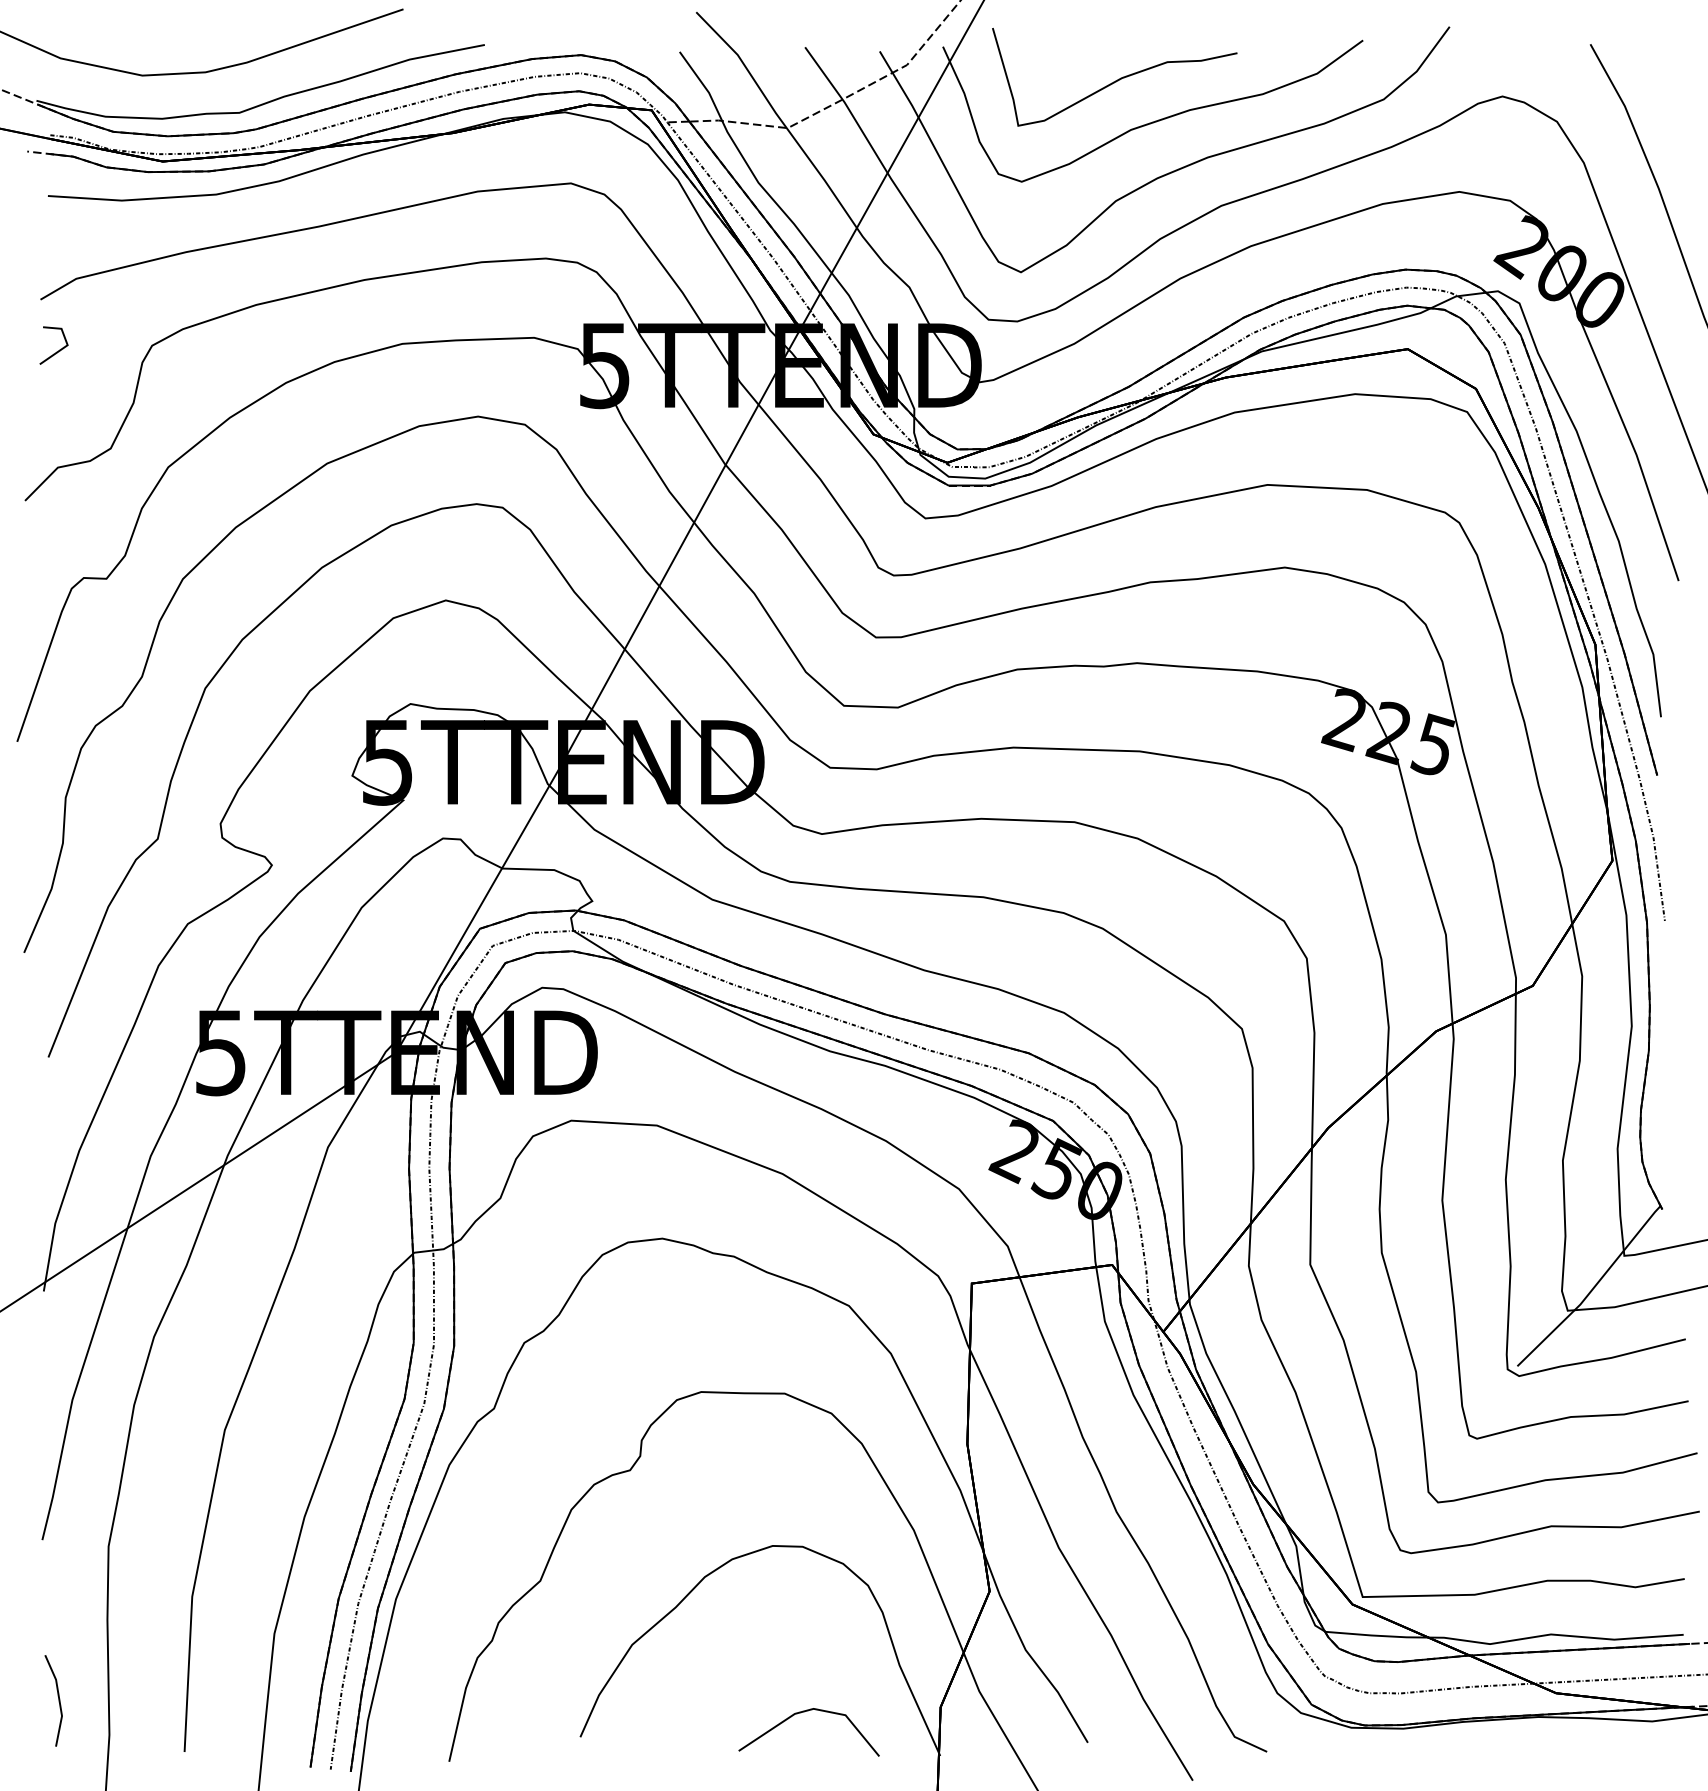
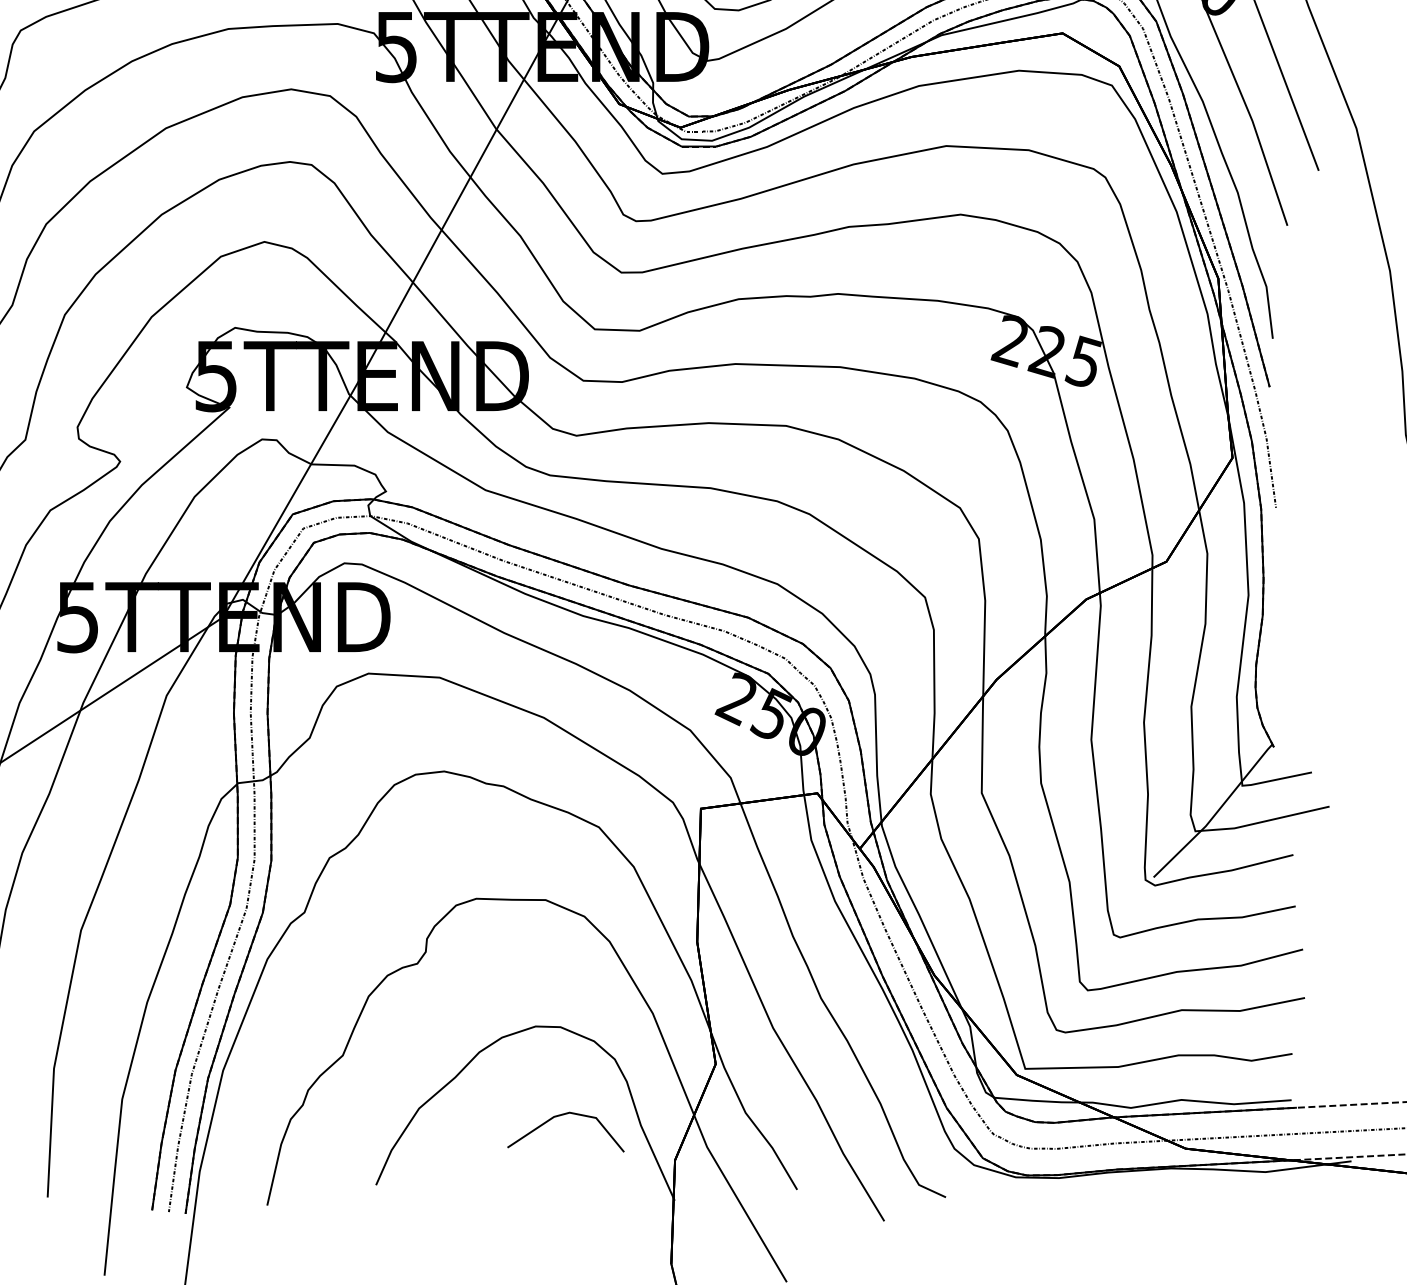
line: (804, 1712) -> (562, 1115), moved

